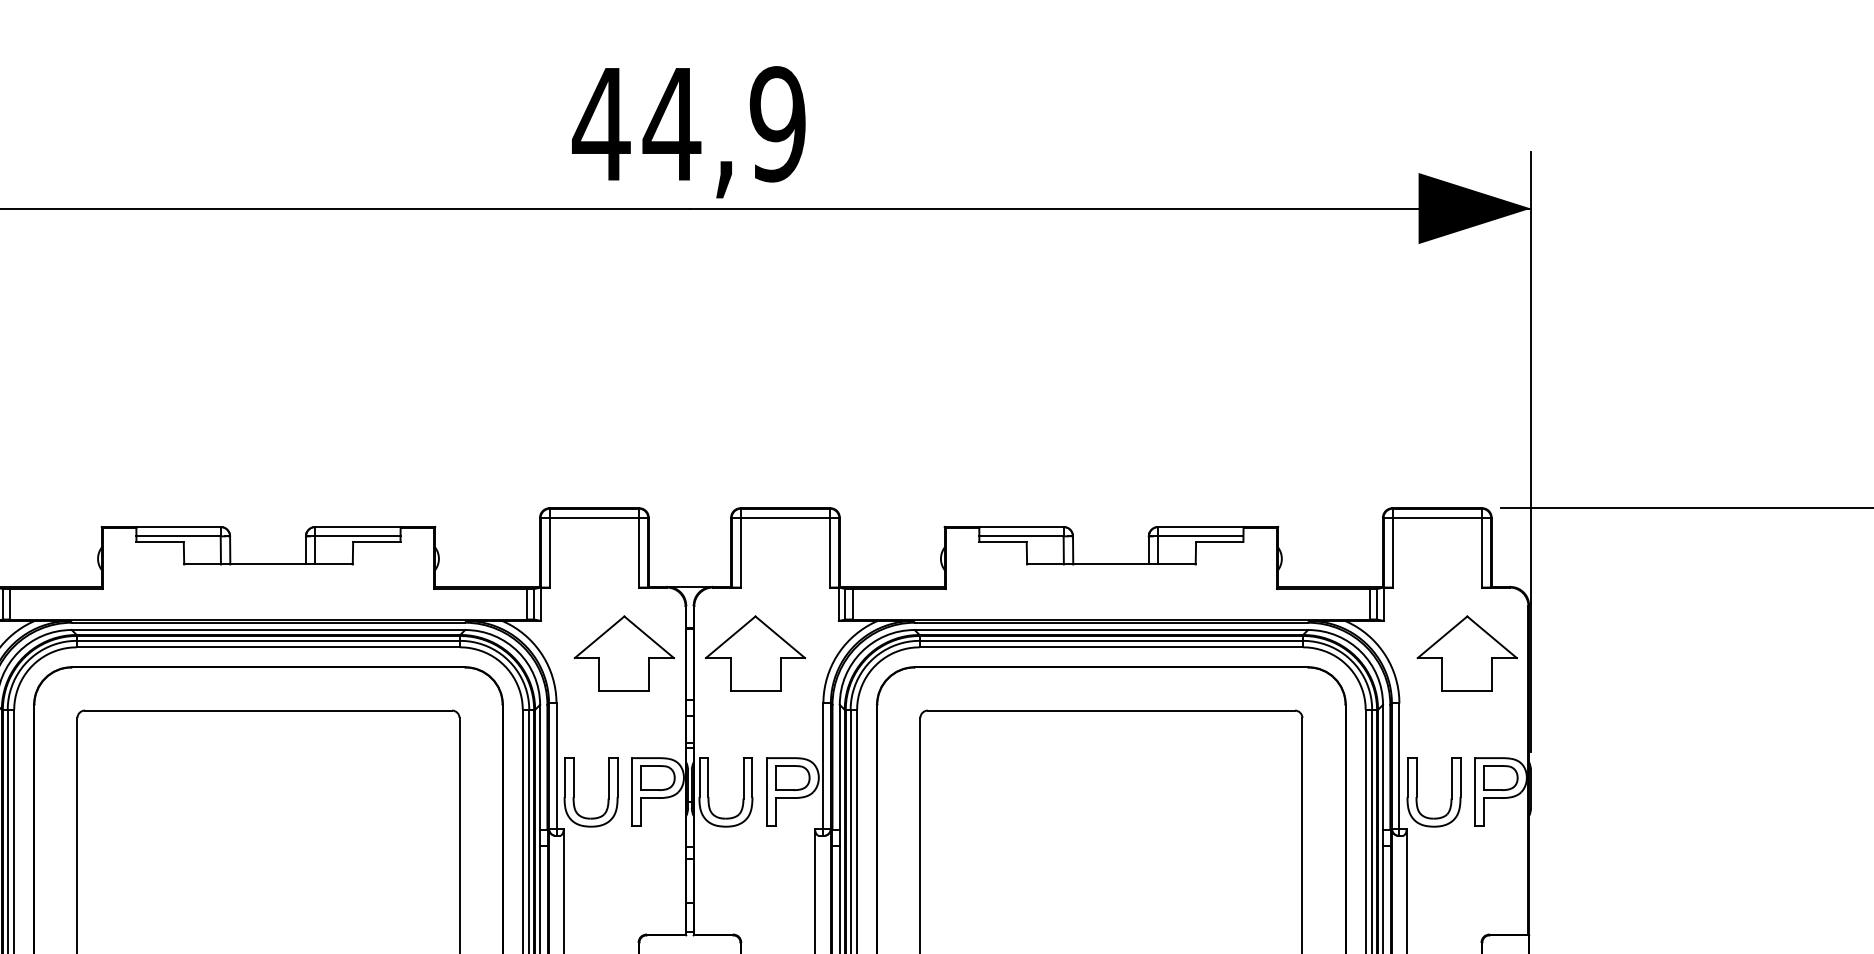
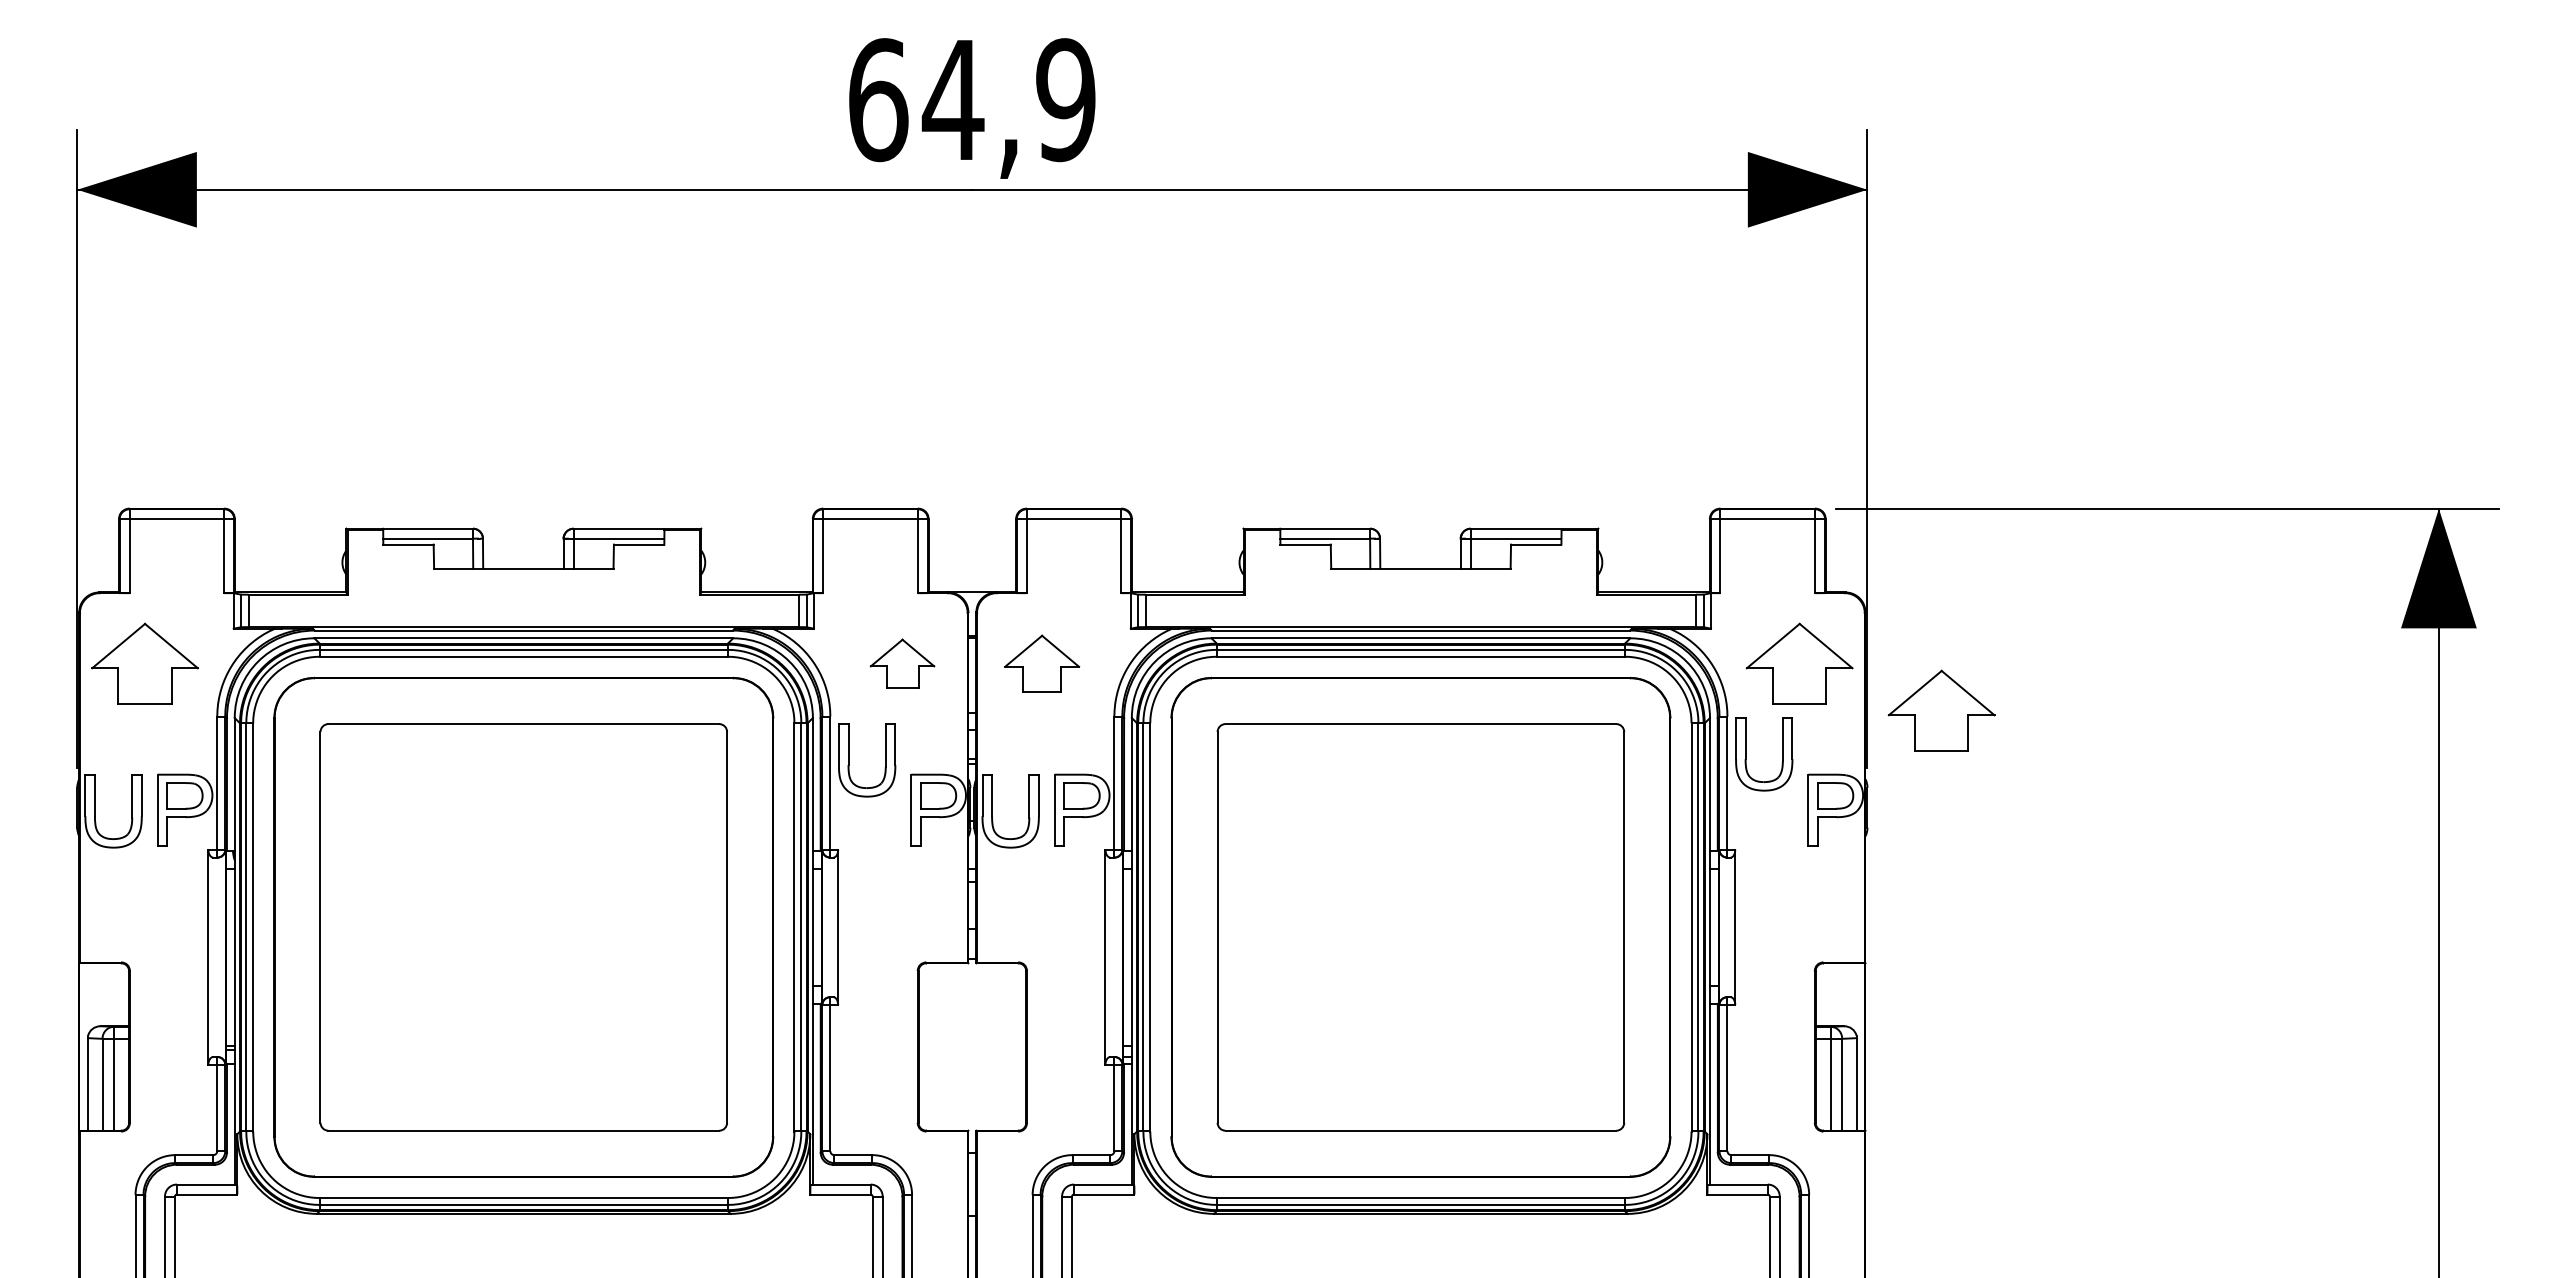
text: (600, 124) -> (877, 100), 44,9 -> 64,9
part: (624, 653) -> (902, 663), size x0.6
part: (754, 653) -> (1041, 663), size x0.7
part: (1600, 697) -> (1941, 710), added
part: (574, 792) -> (849, 760), moved
part: (1417, 792) -> (1746, 754), moved

